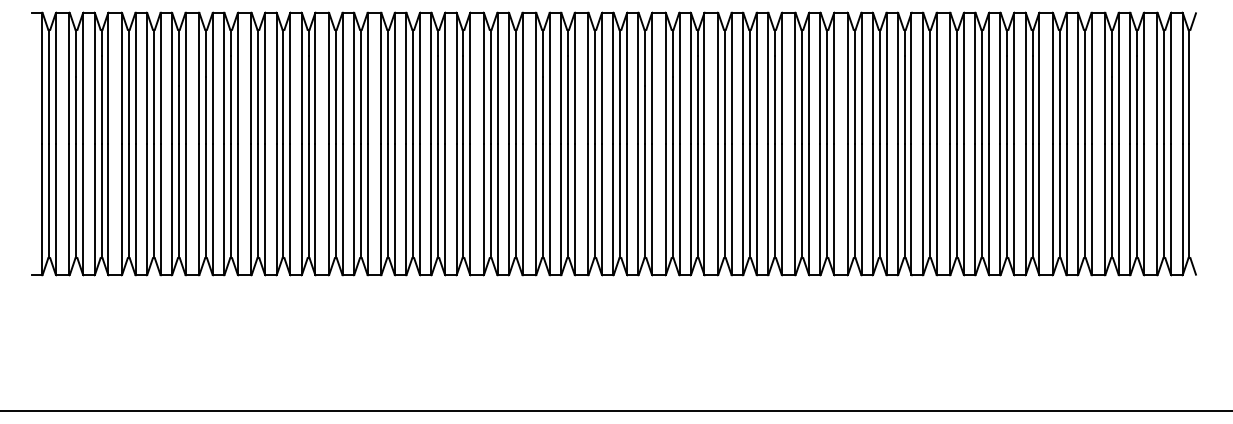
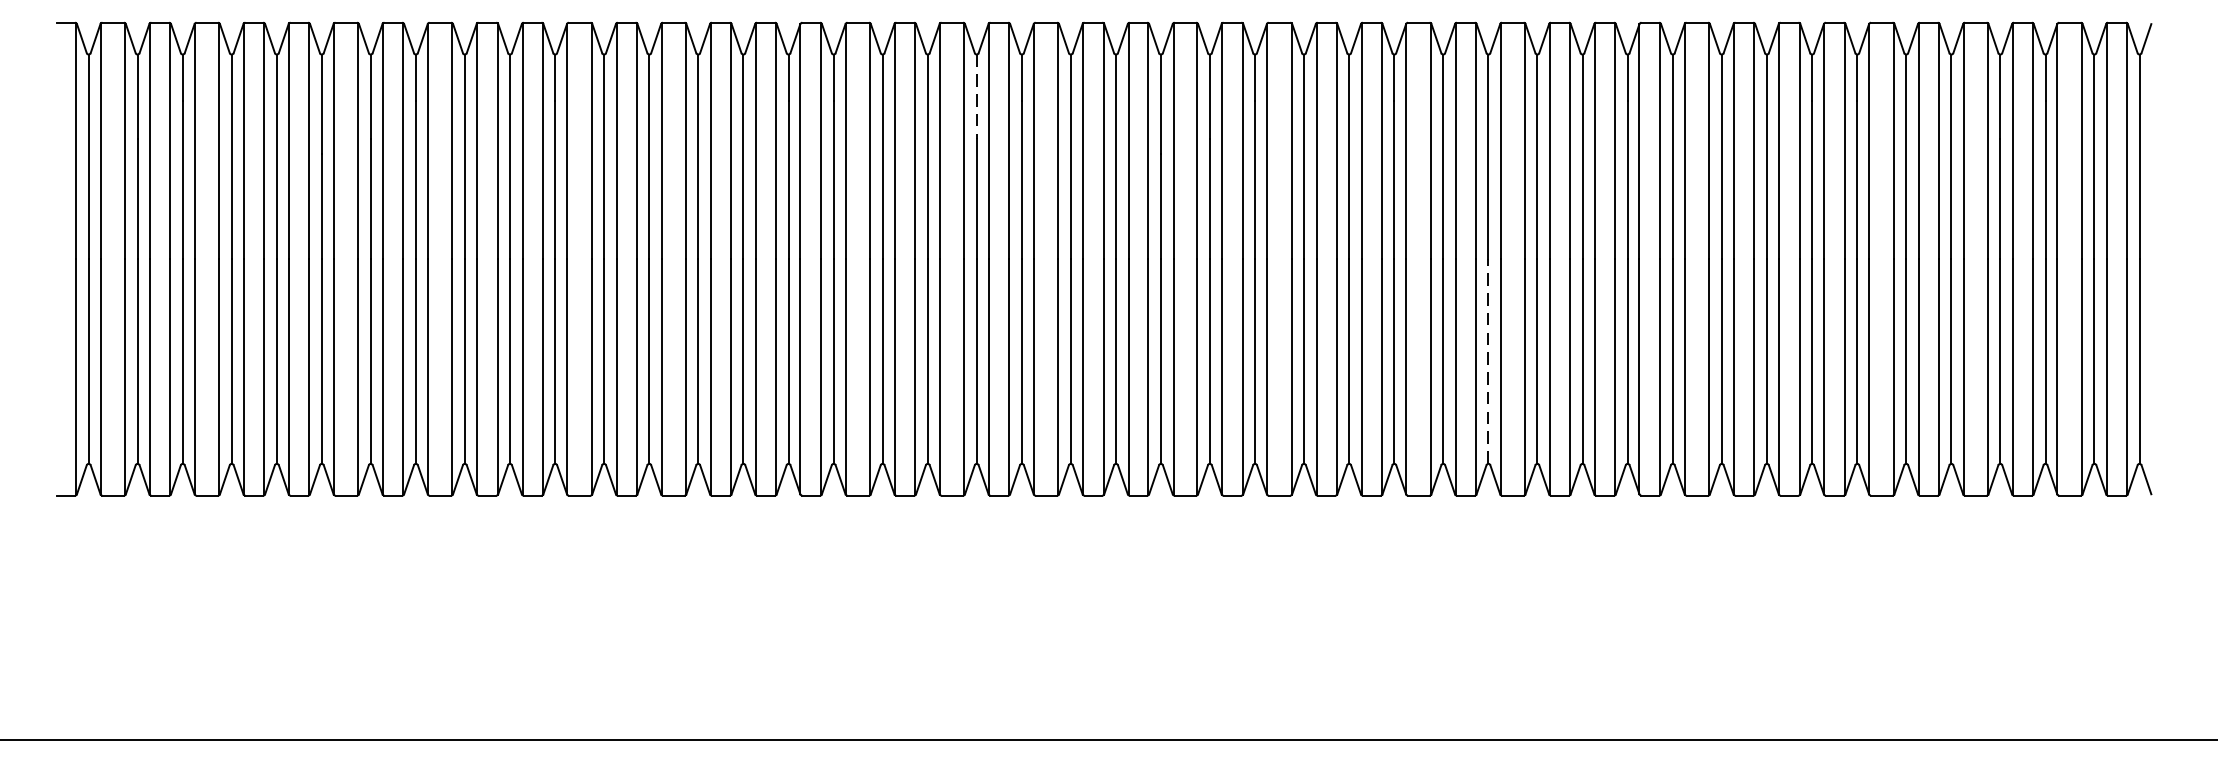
line: (542, 54) -> (975, 98), solid -> dashed
line: (827, 200) -> (1488, 360), solid -> dashed

